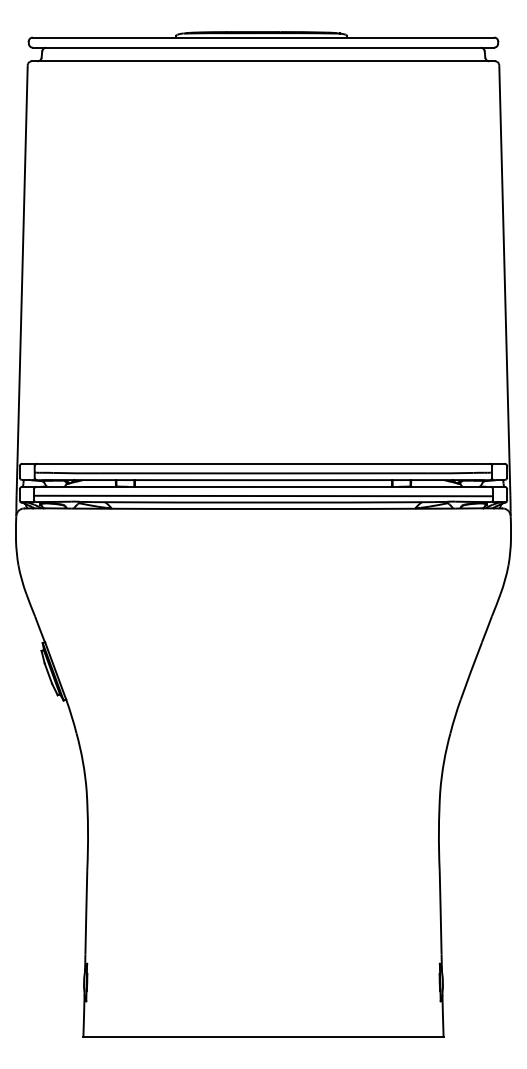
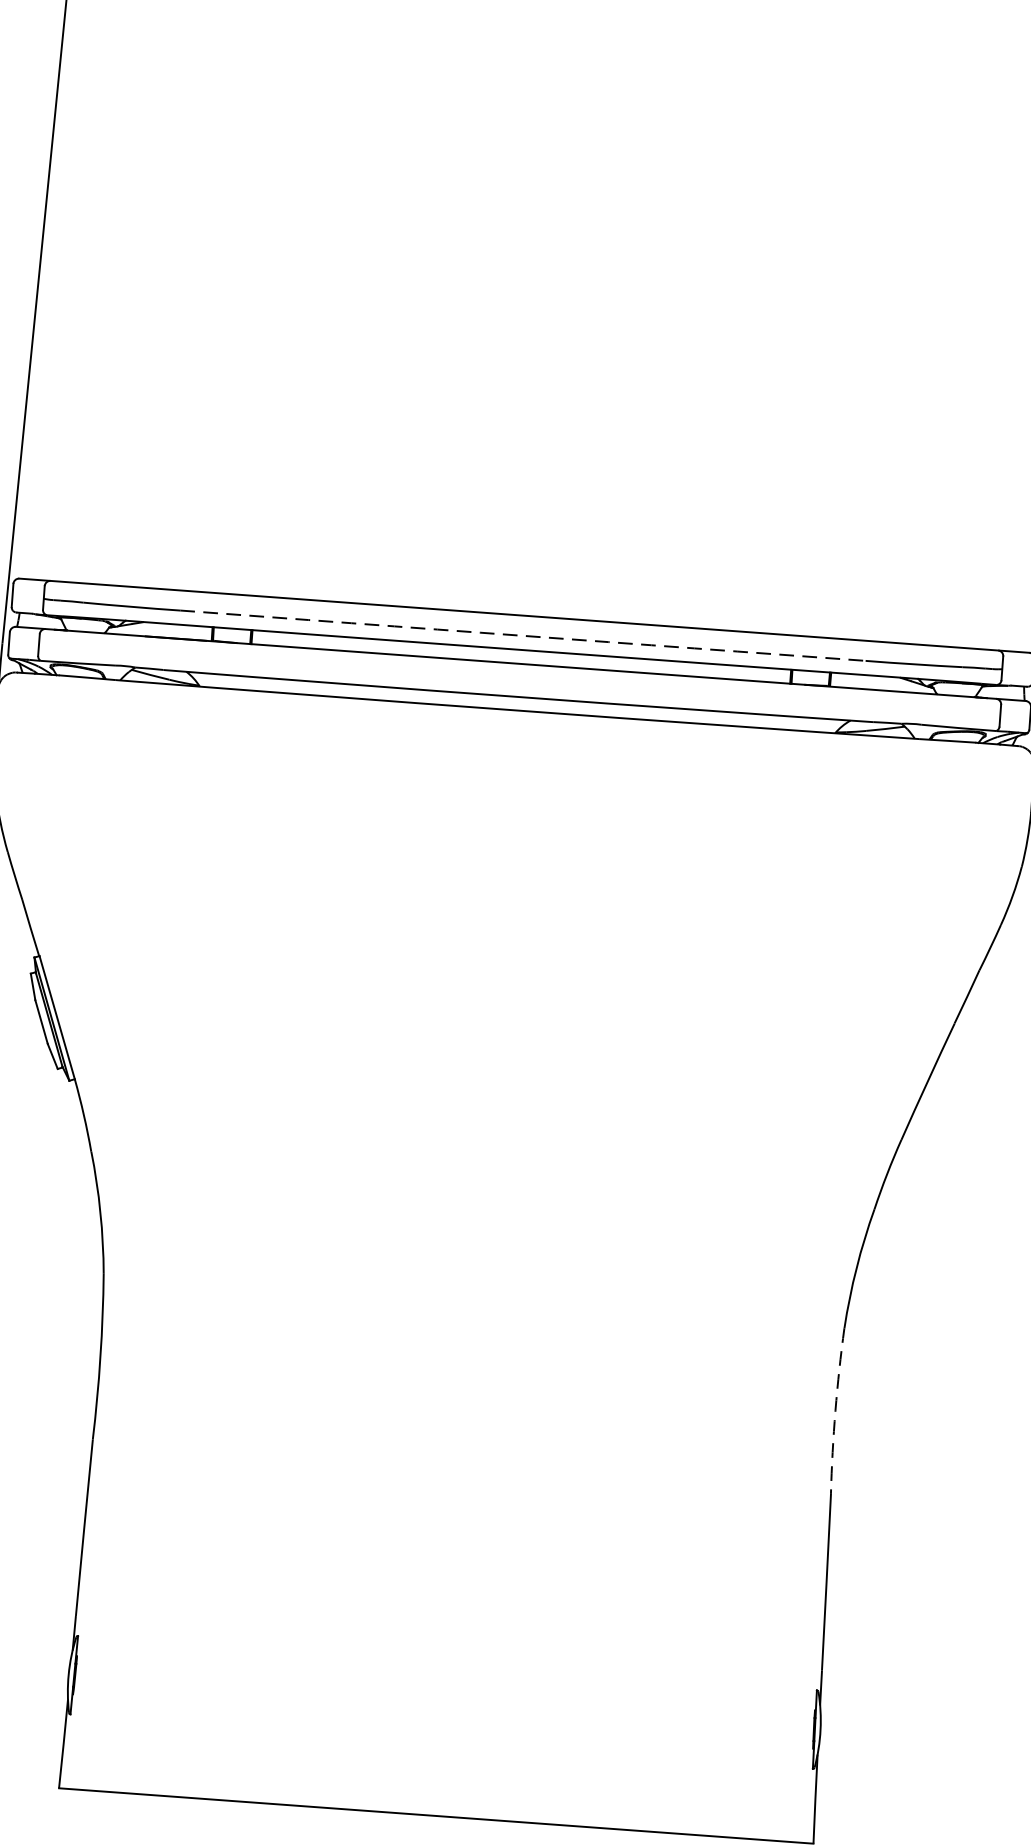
arc: (263, 473) -> (522, 636), solid -> dashed
line: (263, 495) -> (519, 682), removed
arc: (438, 830) -> (834, 1410), solid -> dashed

